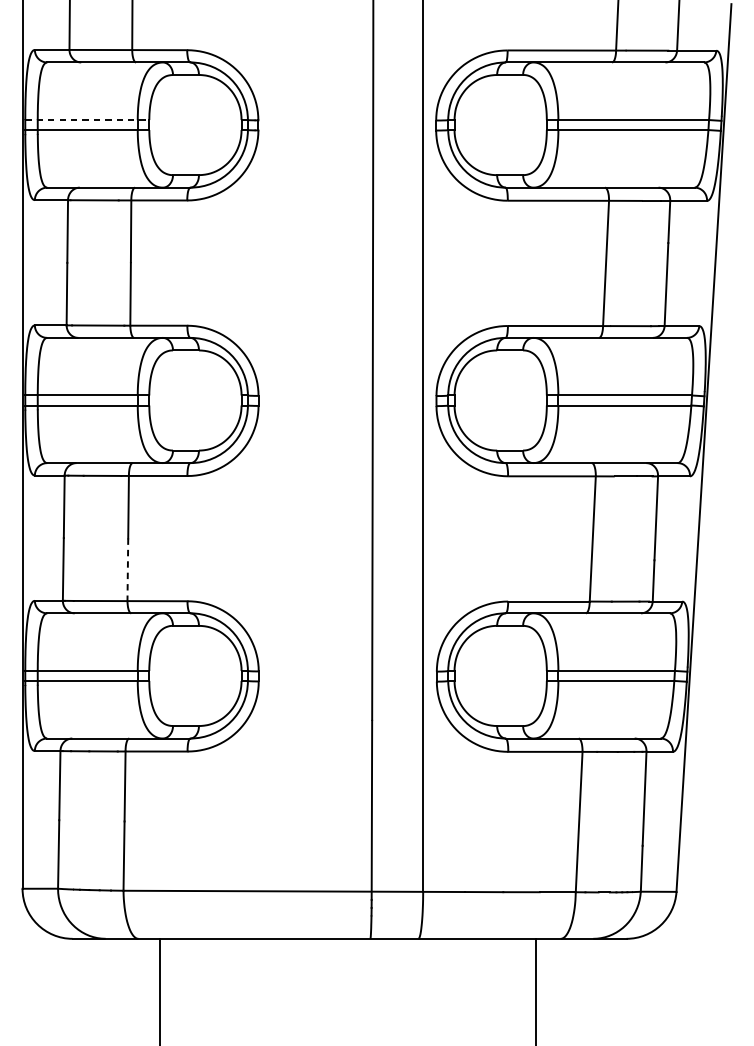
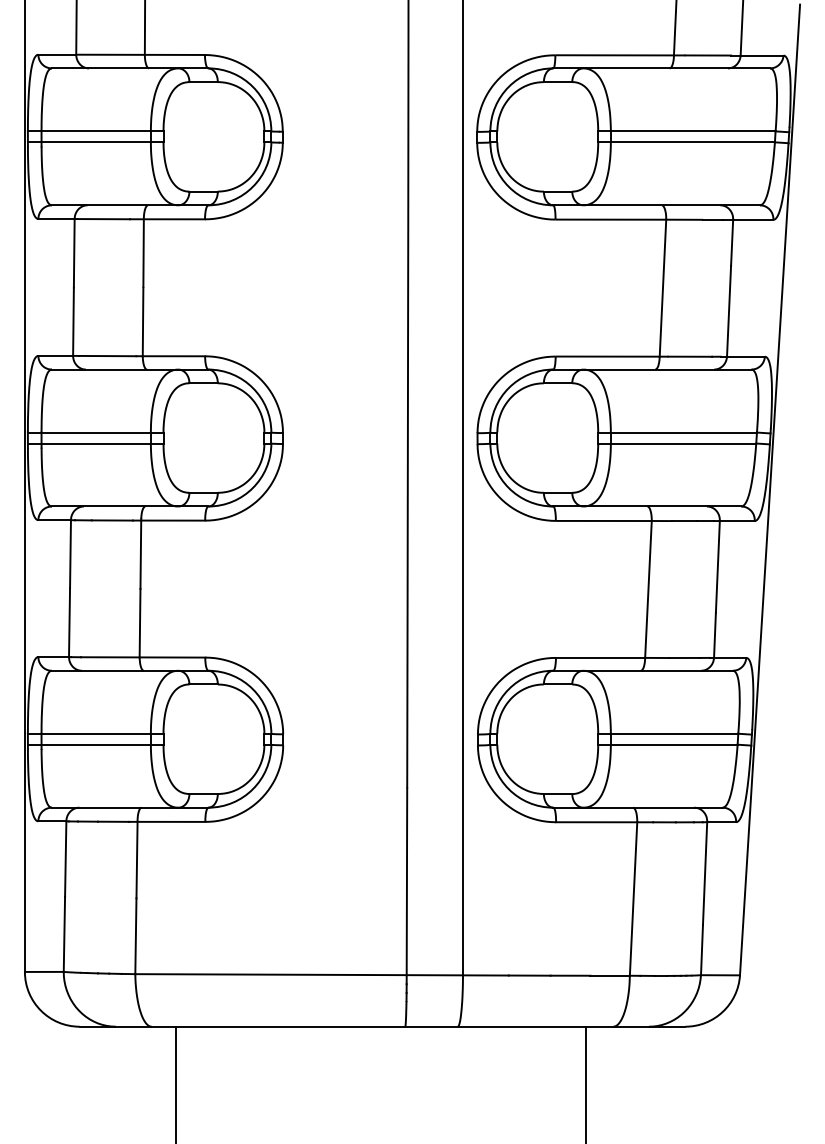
line: (87, 120) -> (95, 131), dashed -> solid
line: (128, 570) -> (140, 623), dashed -> solid

